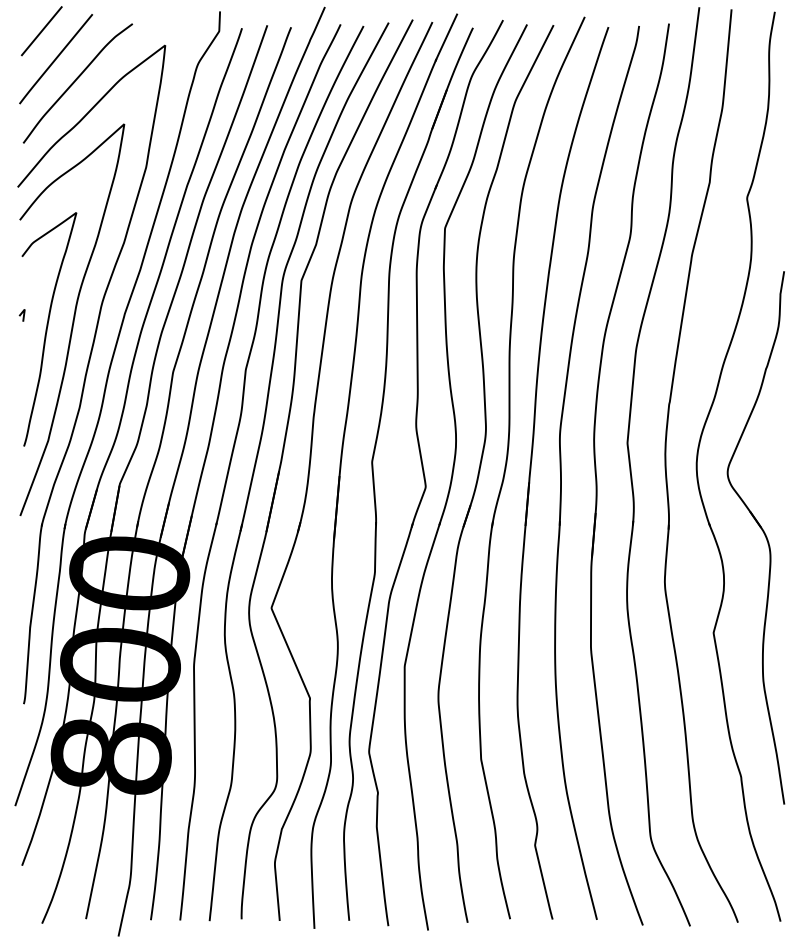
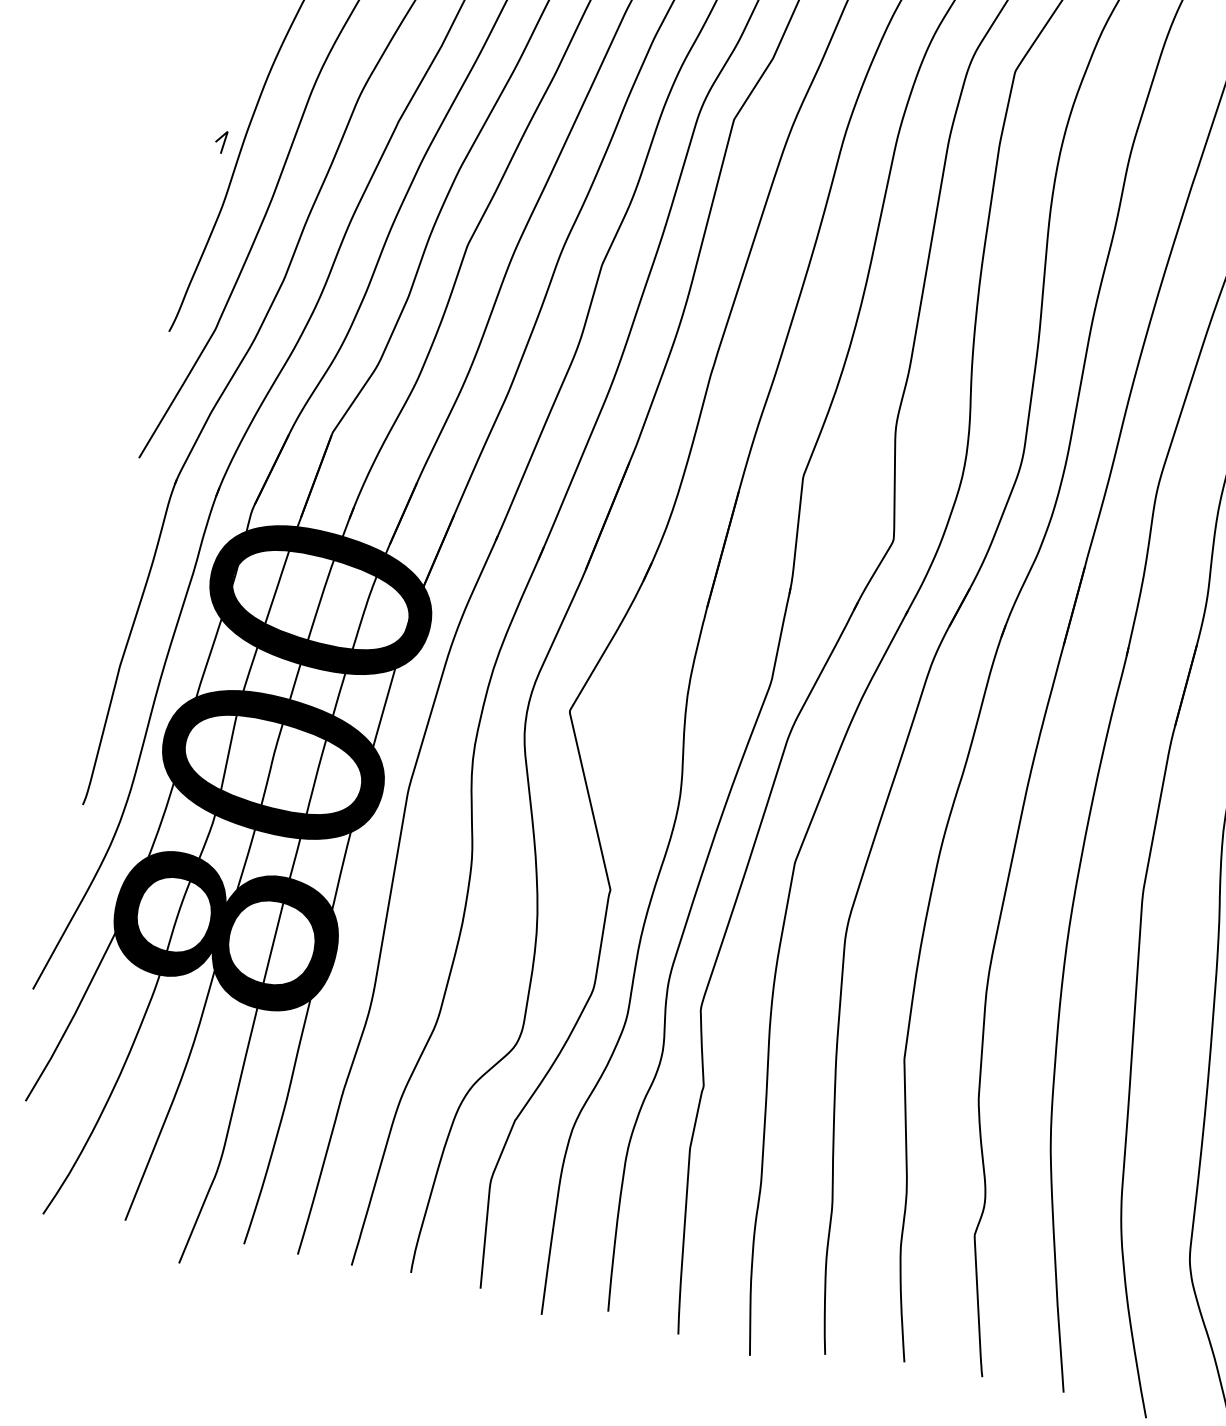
line: (21, 315) -> (219, 141), moved

